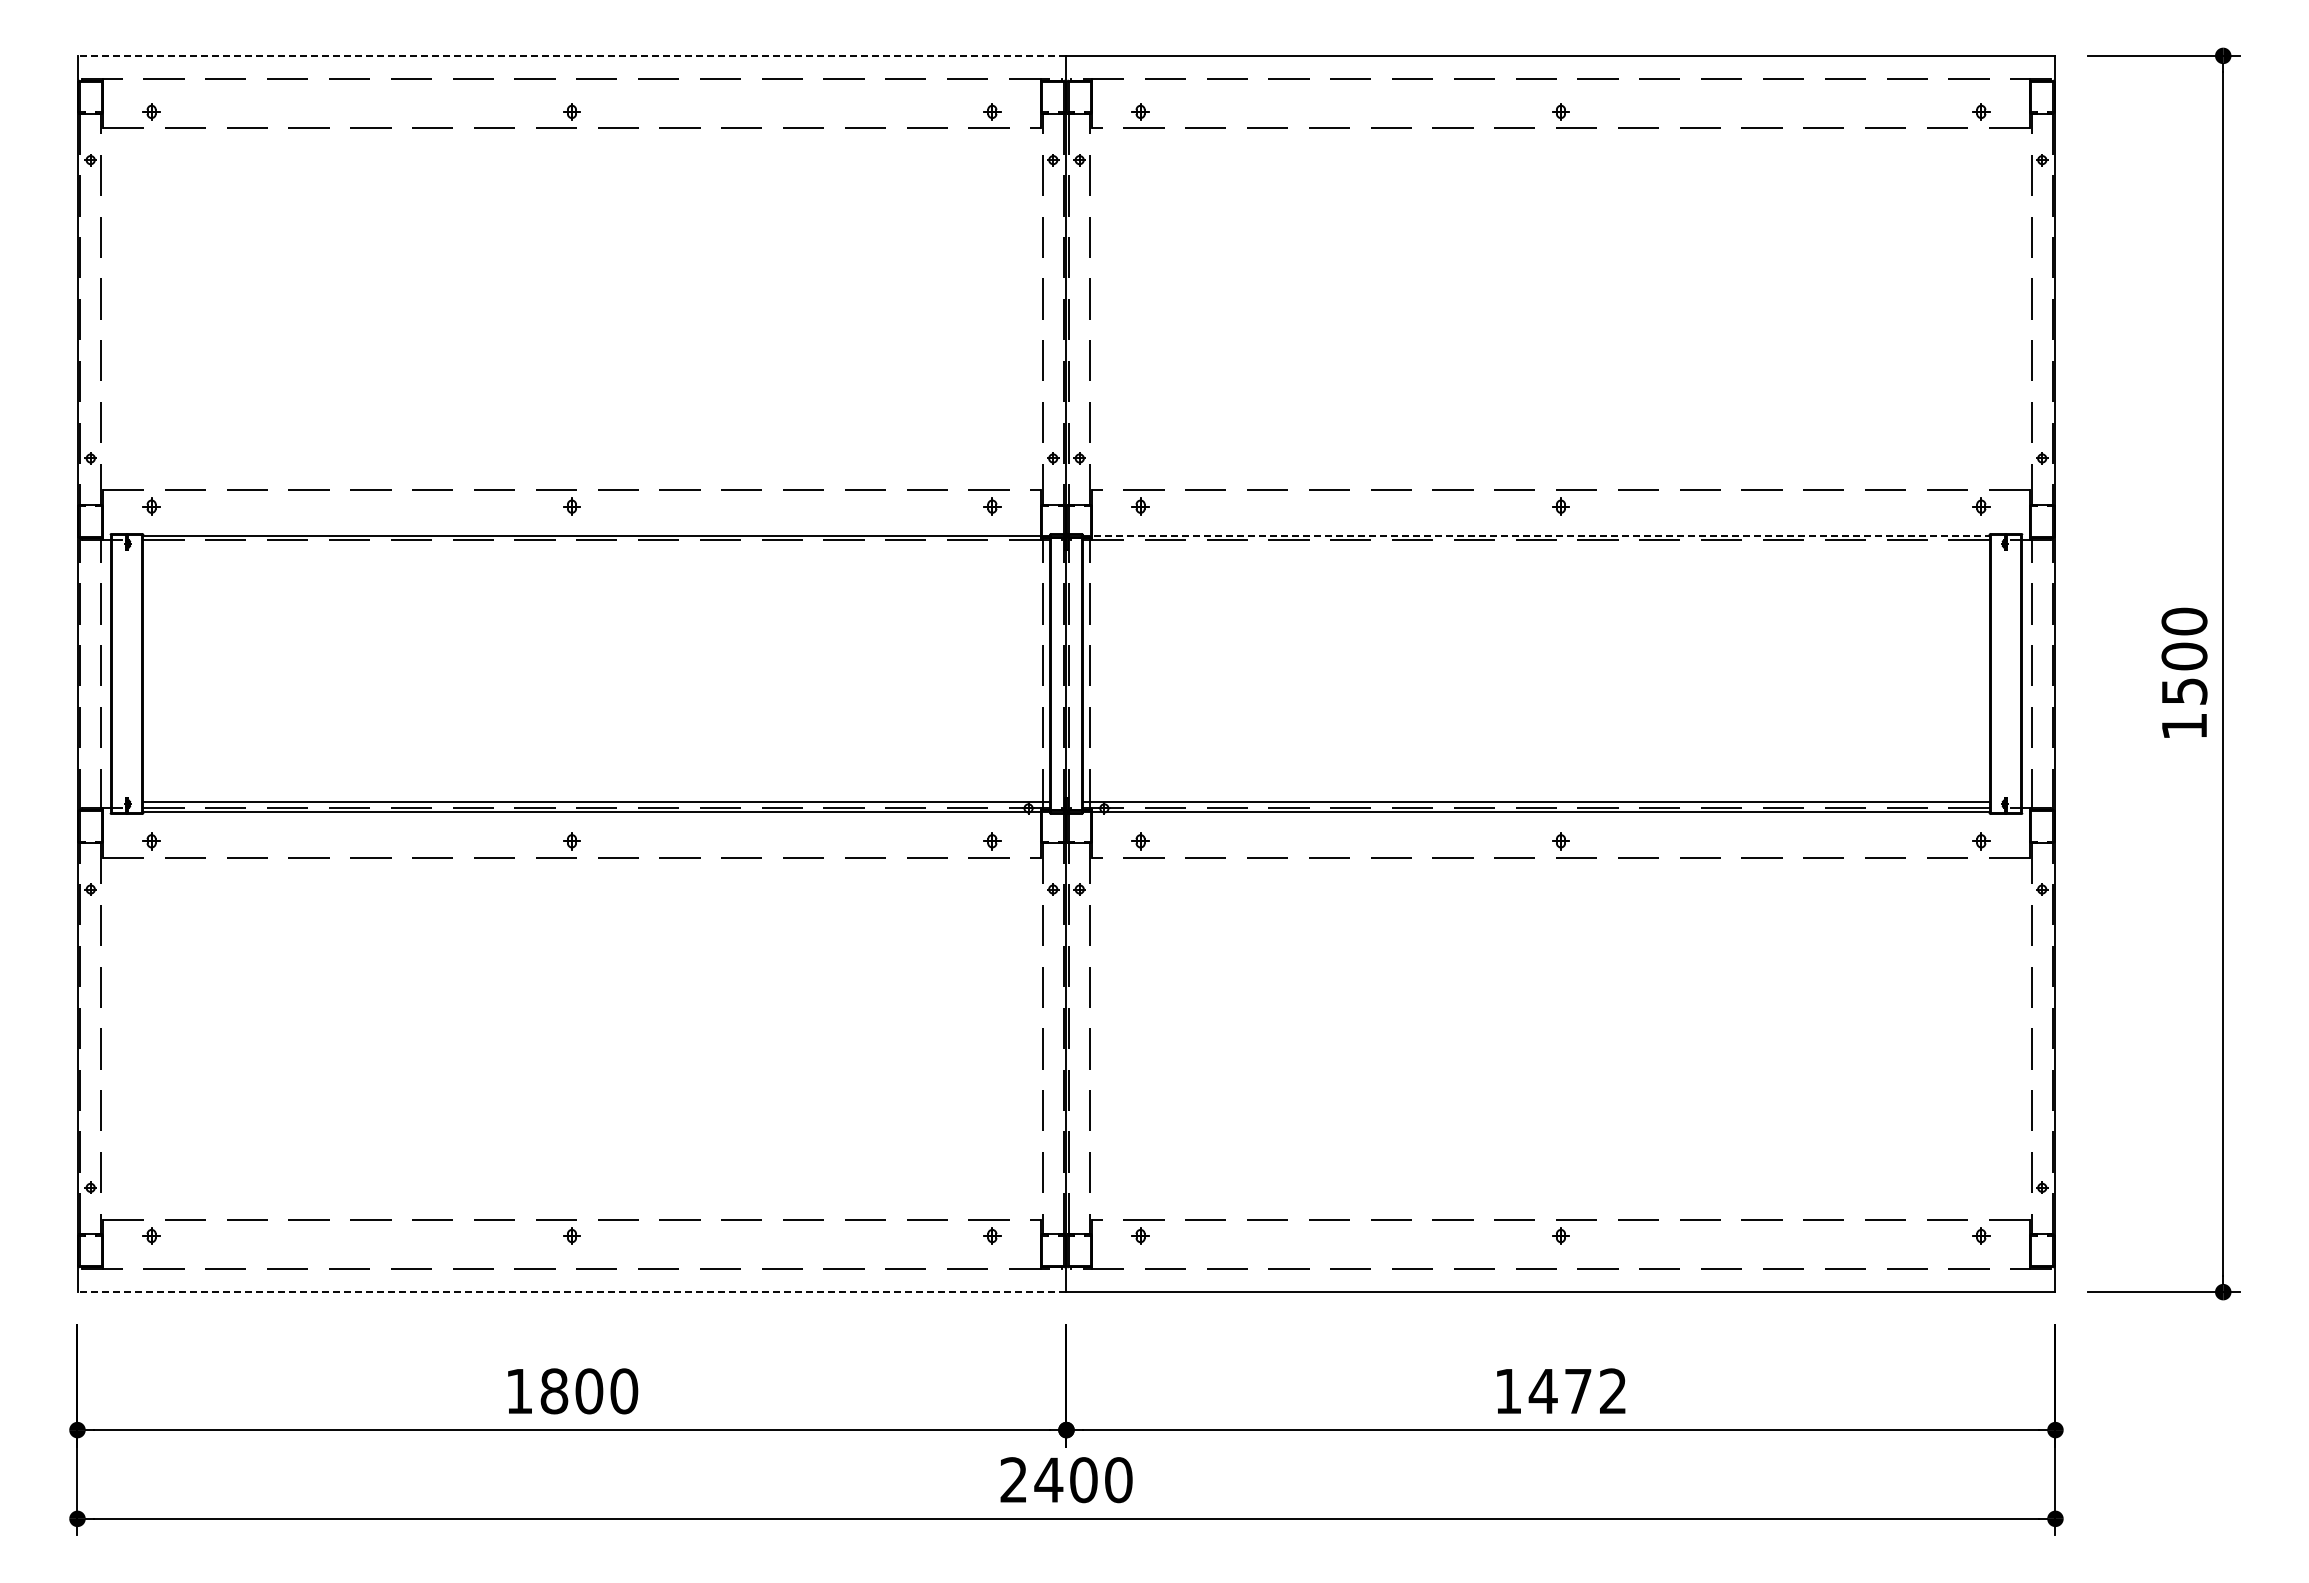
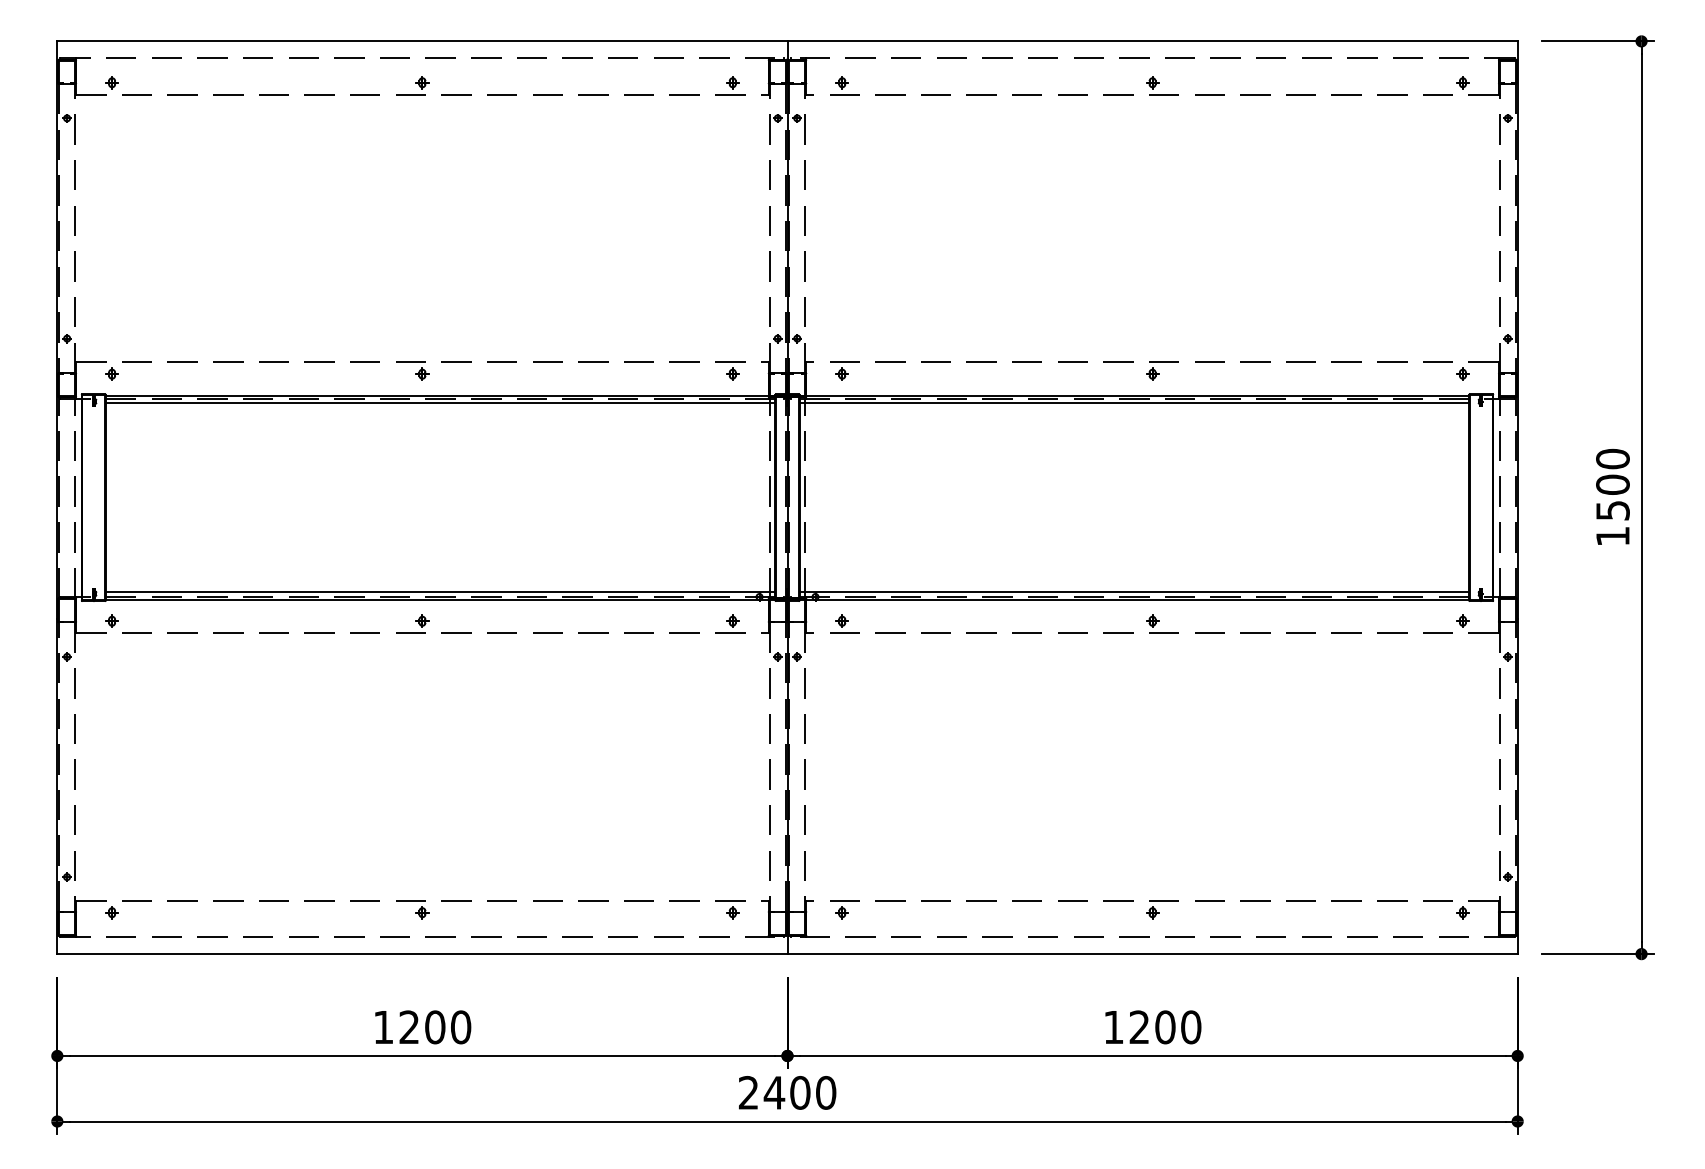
line: (571, 55) -> (422, 41), dashed -> solid
line: (1536, 535) -> (1134, 395), dashed -> solid
line: (596, 545) -> (440, 402), added
line: (1535, 545) -> (1133, 402), added
line: (571, 1292) -> (422, 954), dashed -> solid
text: (554, 1391) -> (409, 1027), 1800 -> 1200
text: (1577, 1391) -> (1164, 1027), 1472 -> 1200

